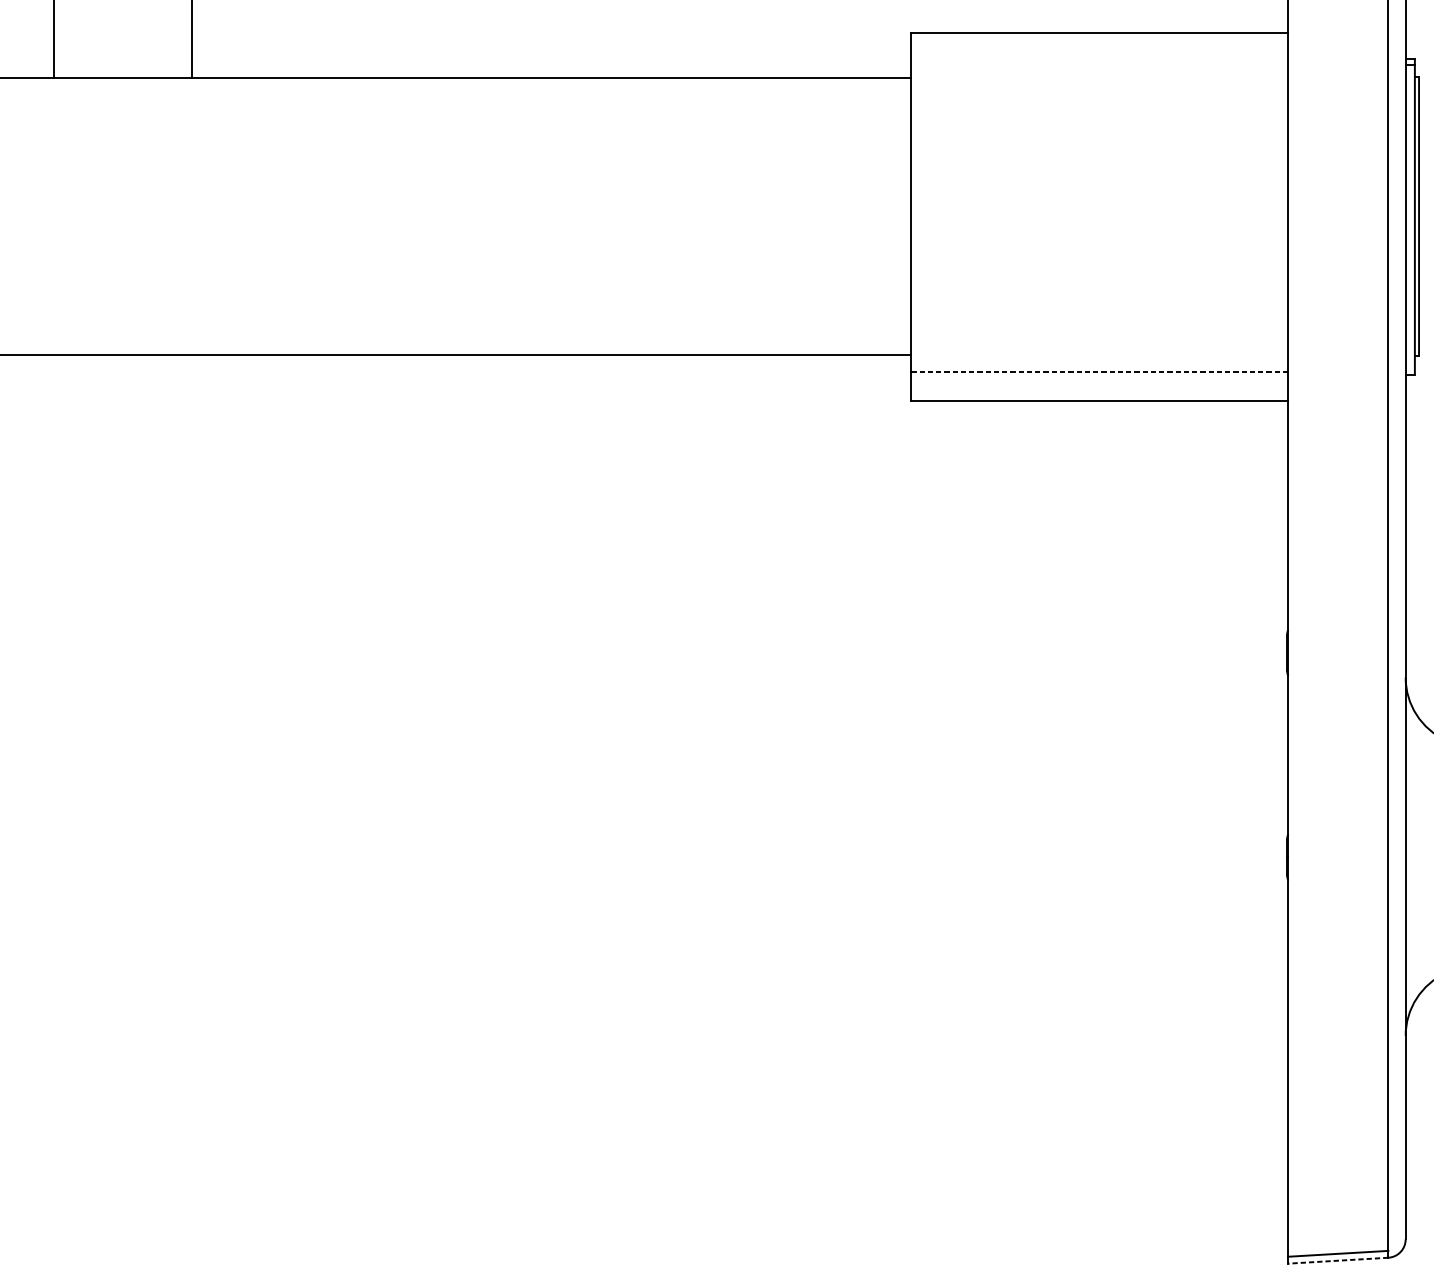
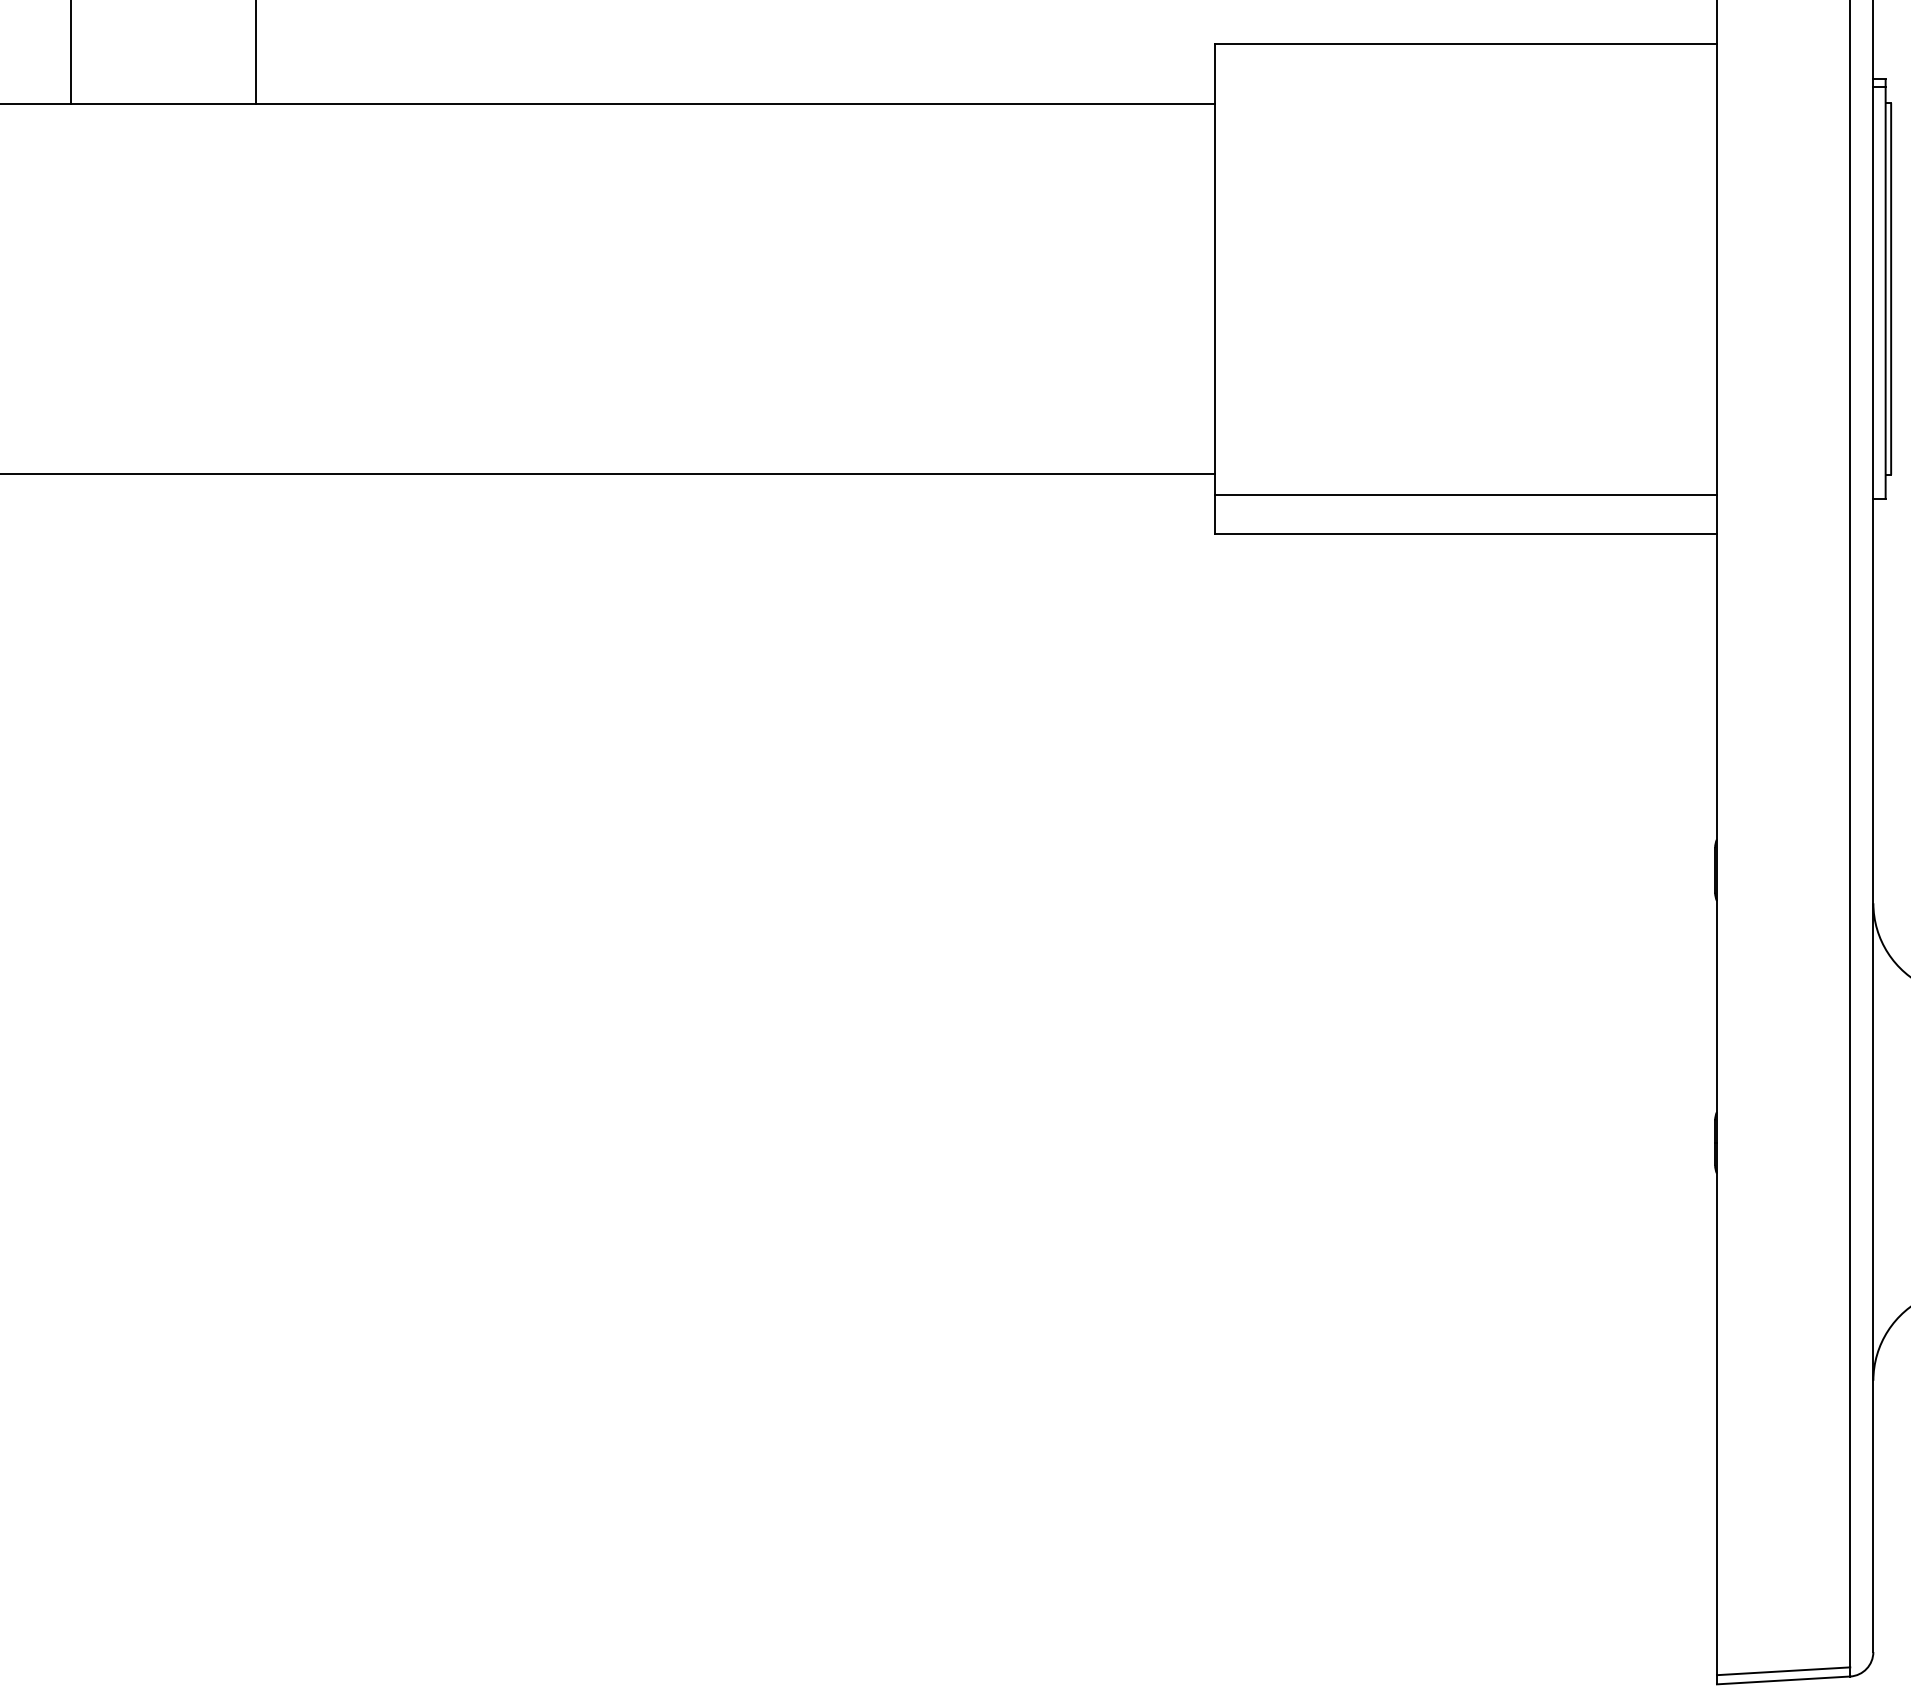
line: (1100, 371) -> (1466, 495), dashed -> solid
line: (1338, 1260) -> (1783, 1680), dashed -> solid

